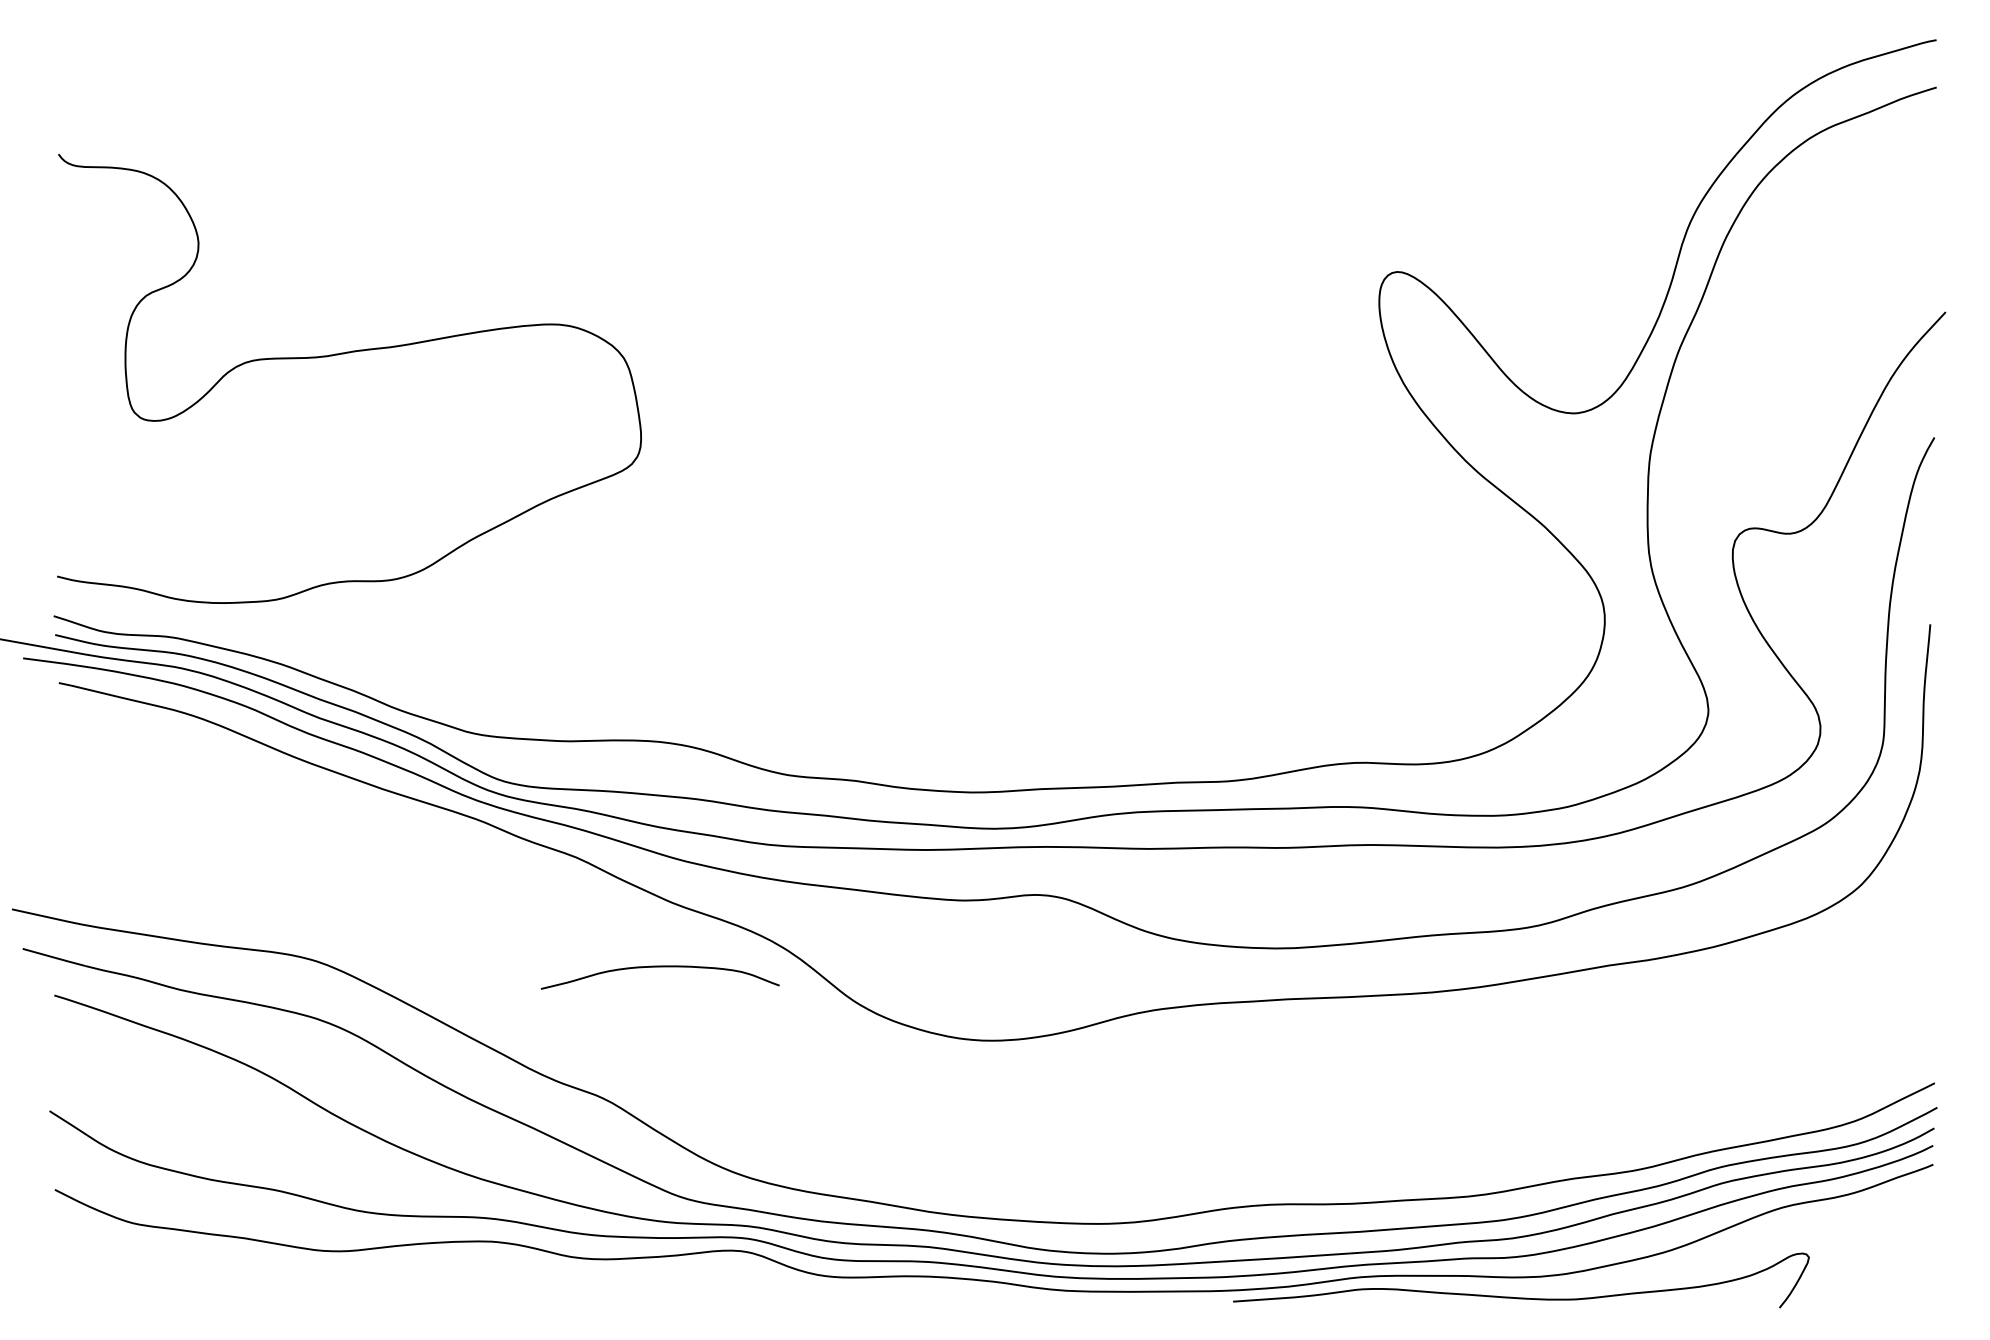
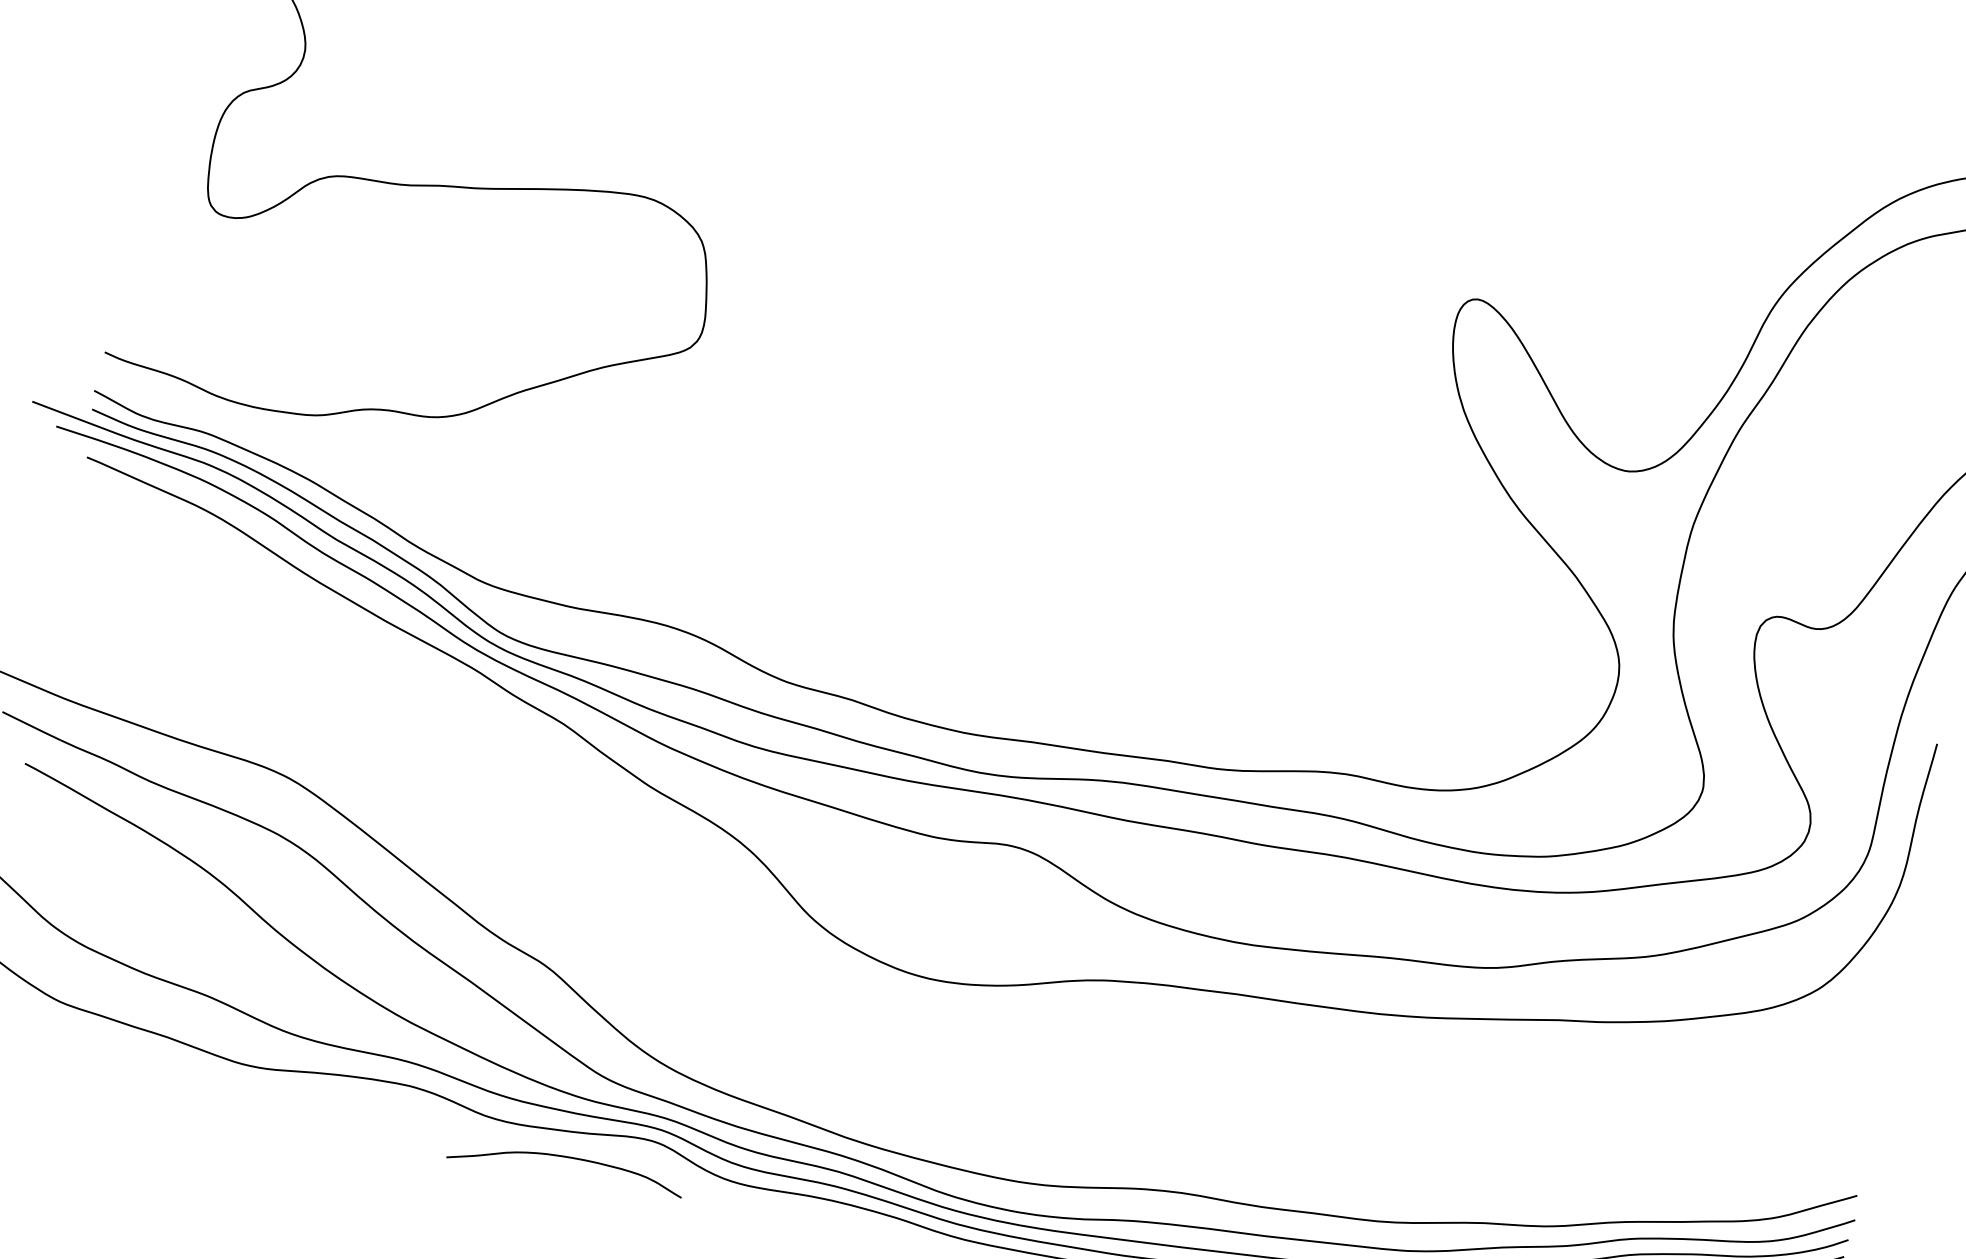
curve: (660, 967) -> (567, 1158), moved

